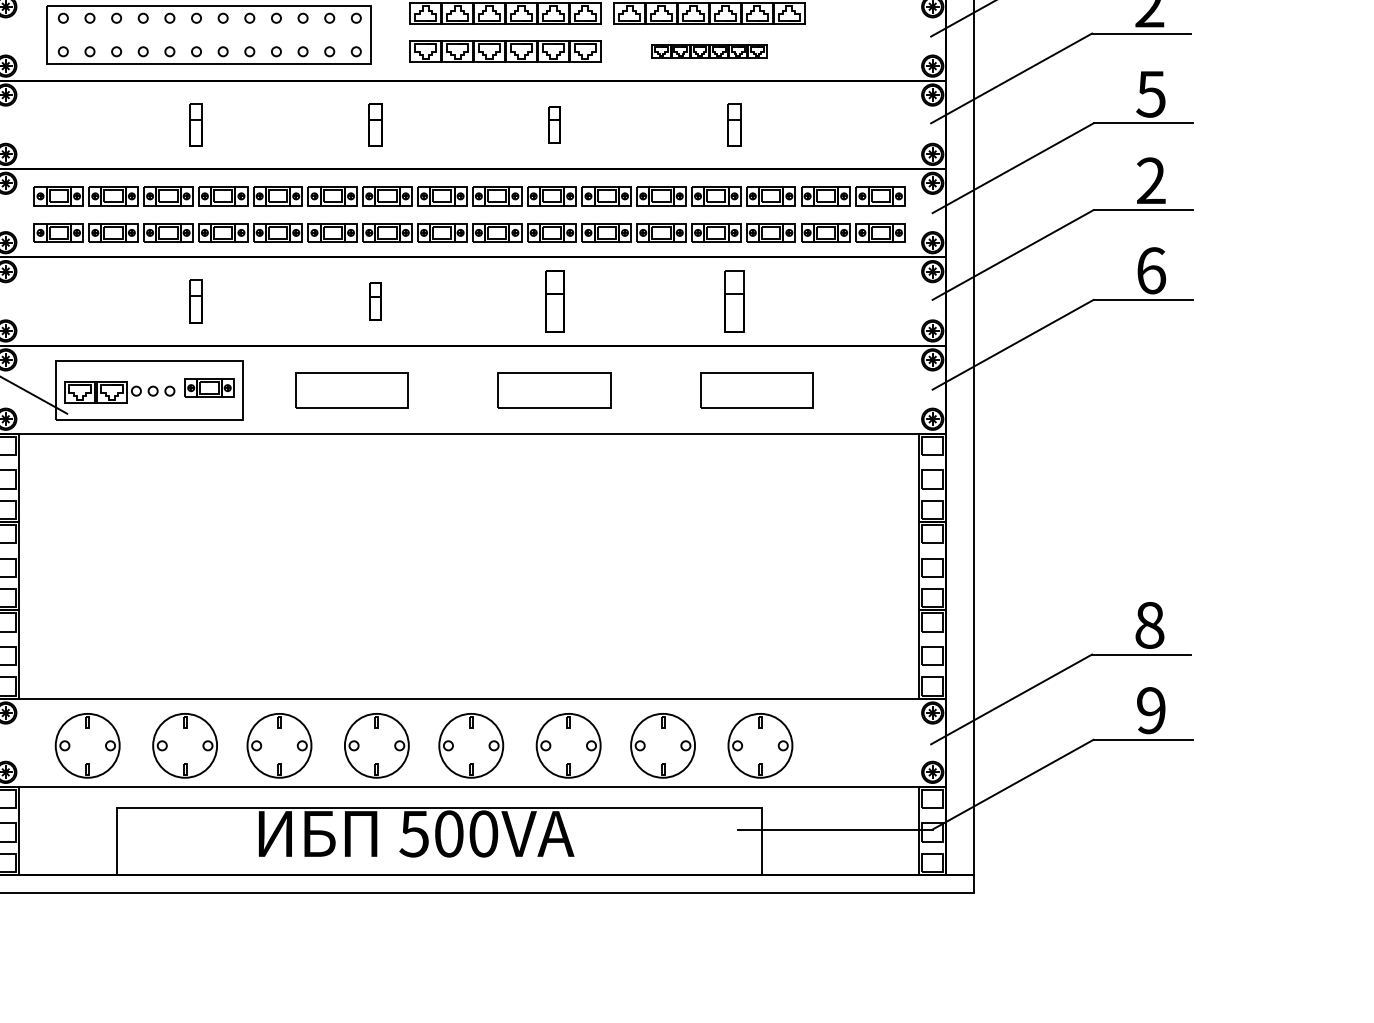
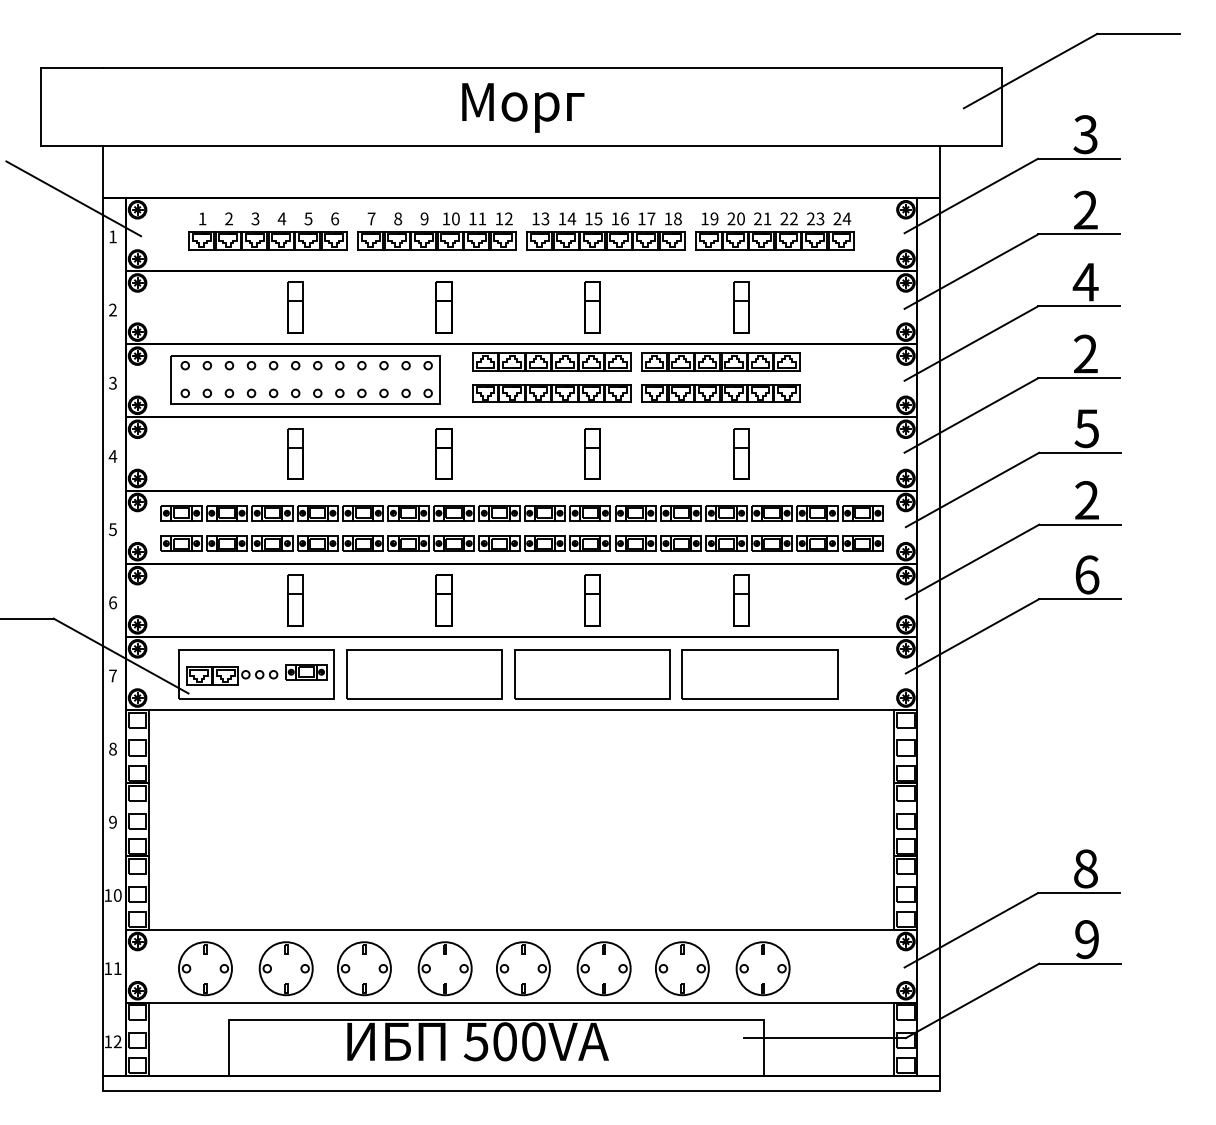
part: (709, 51) -> (720, 393), size x1.67
part: (196, 124) -> (295, 453), size x1.43
part: (374, 124) -> (443, 453), size x1.43
part: (554, 124) -> (592, 453), size x1.67
part: (734, 124) -> (741, 453), size x1.43
part: (196, 301) -> (295, 600), size x1.43
part: (374, 301) -> (443, 600), size x1.67
part: (351, 390) -> (424, 674), size x1.67
part: (554, 390) -> (592, 674), size x1.67
part: (756, 390) -> (759, 674), size x1.67

